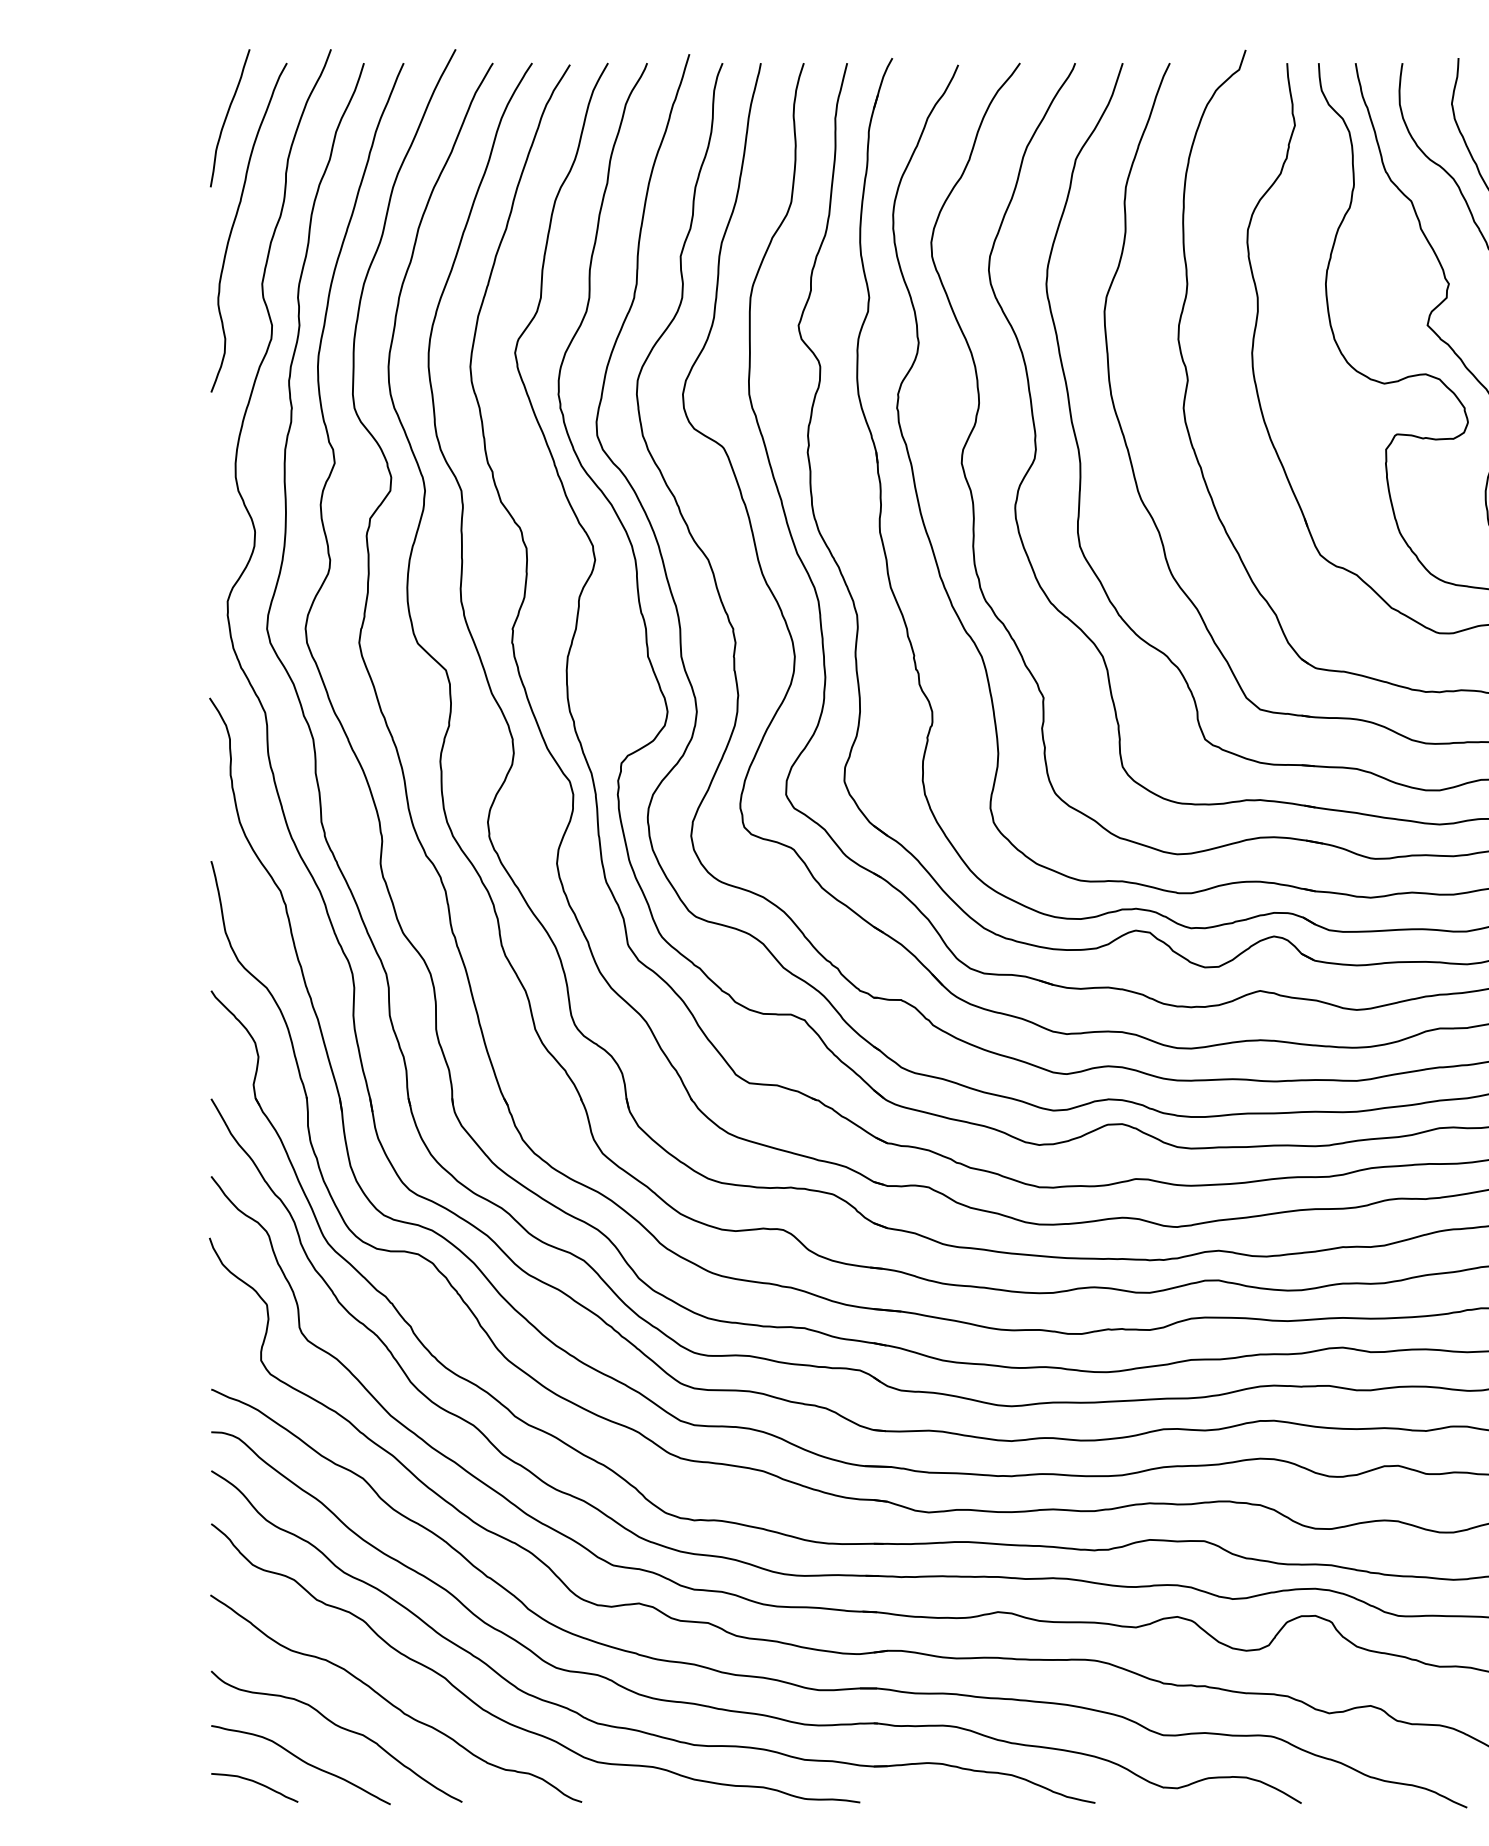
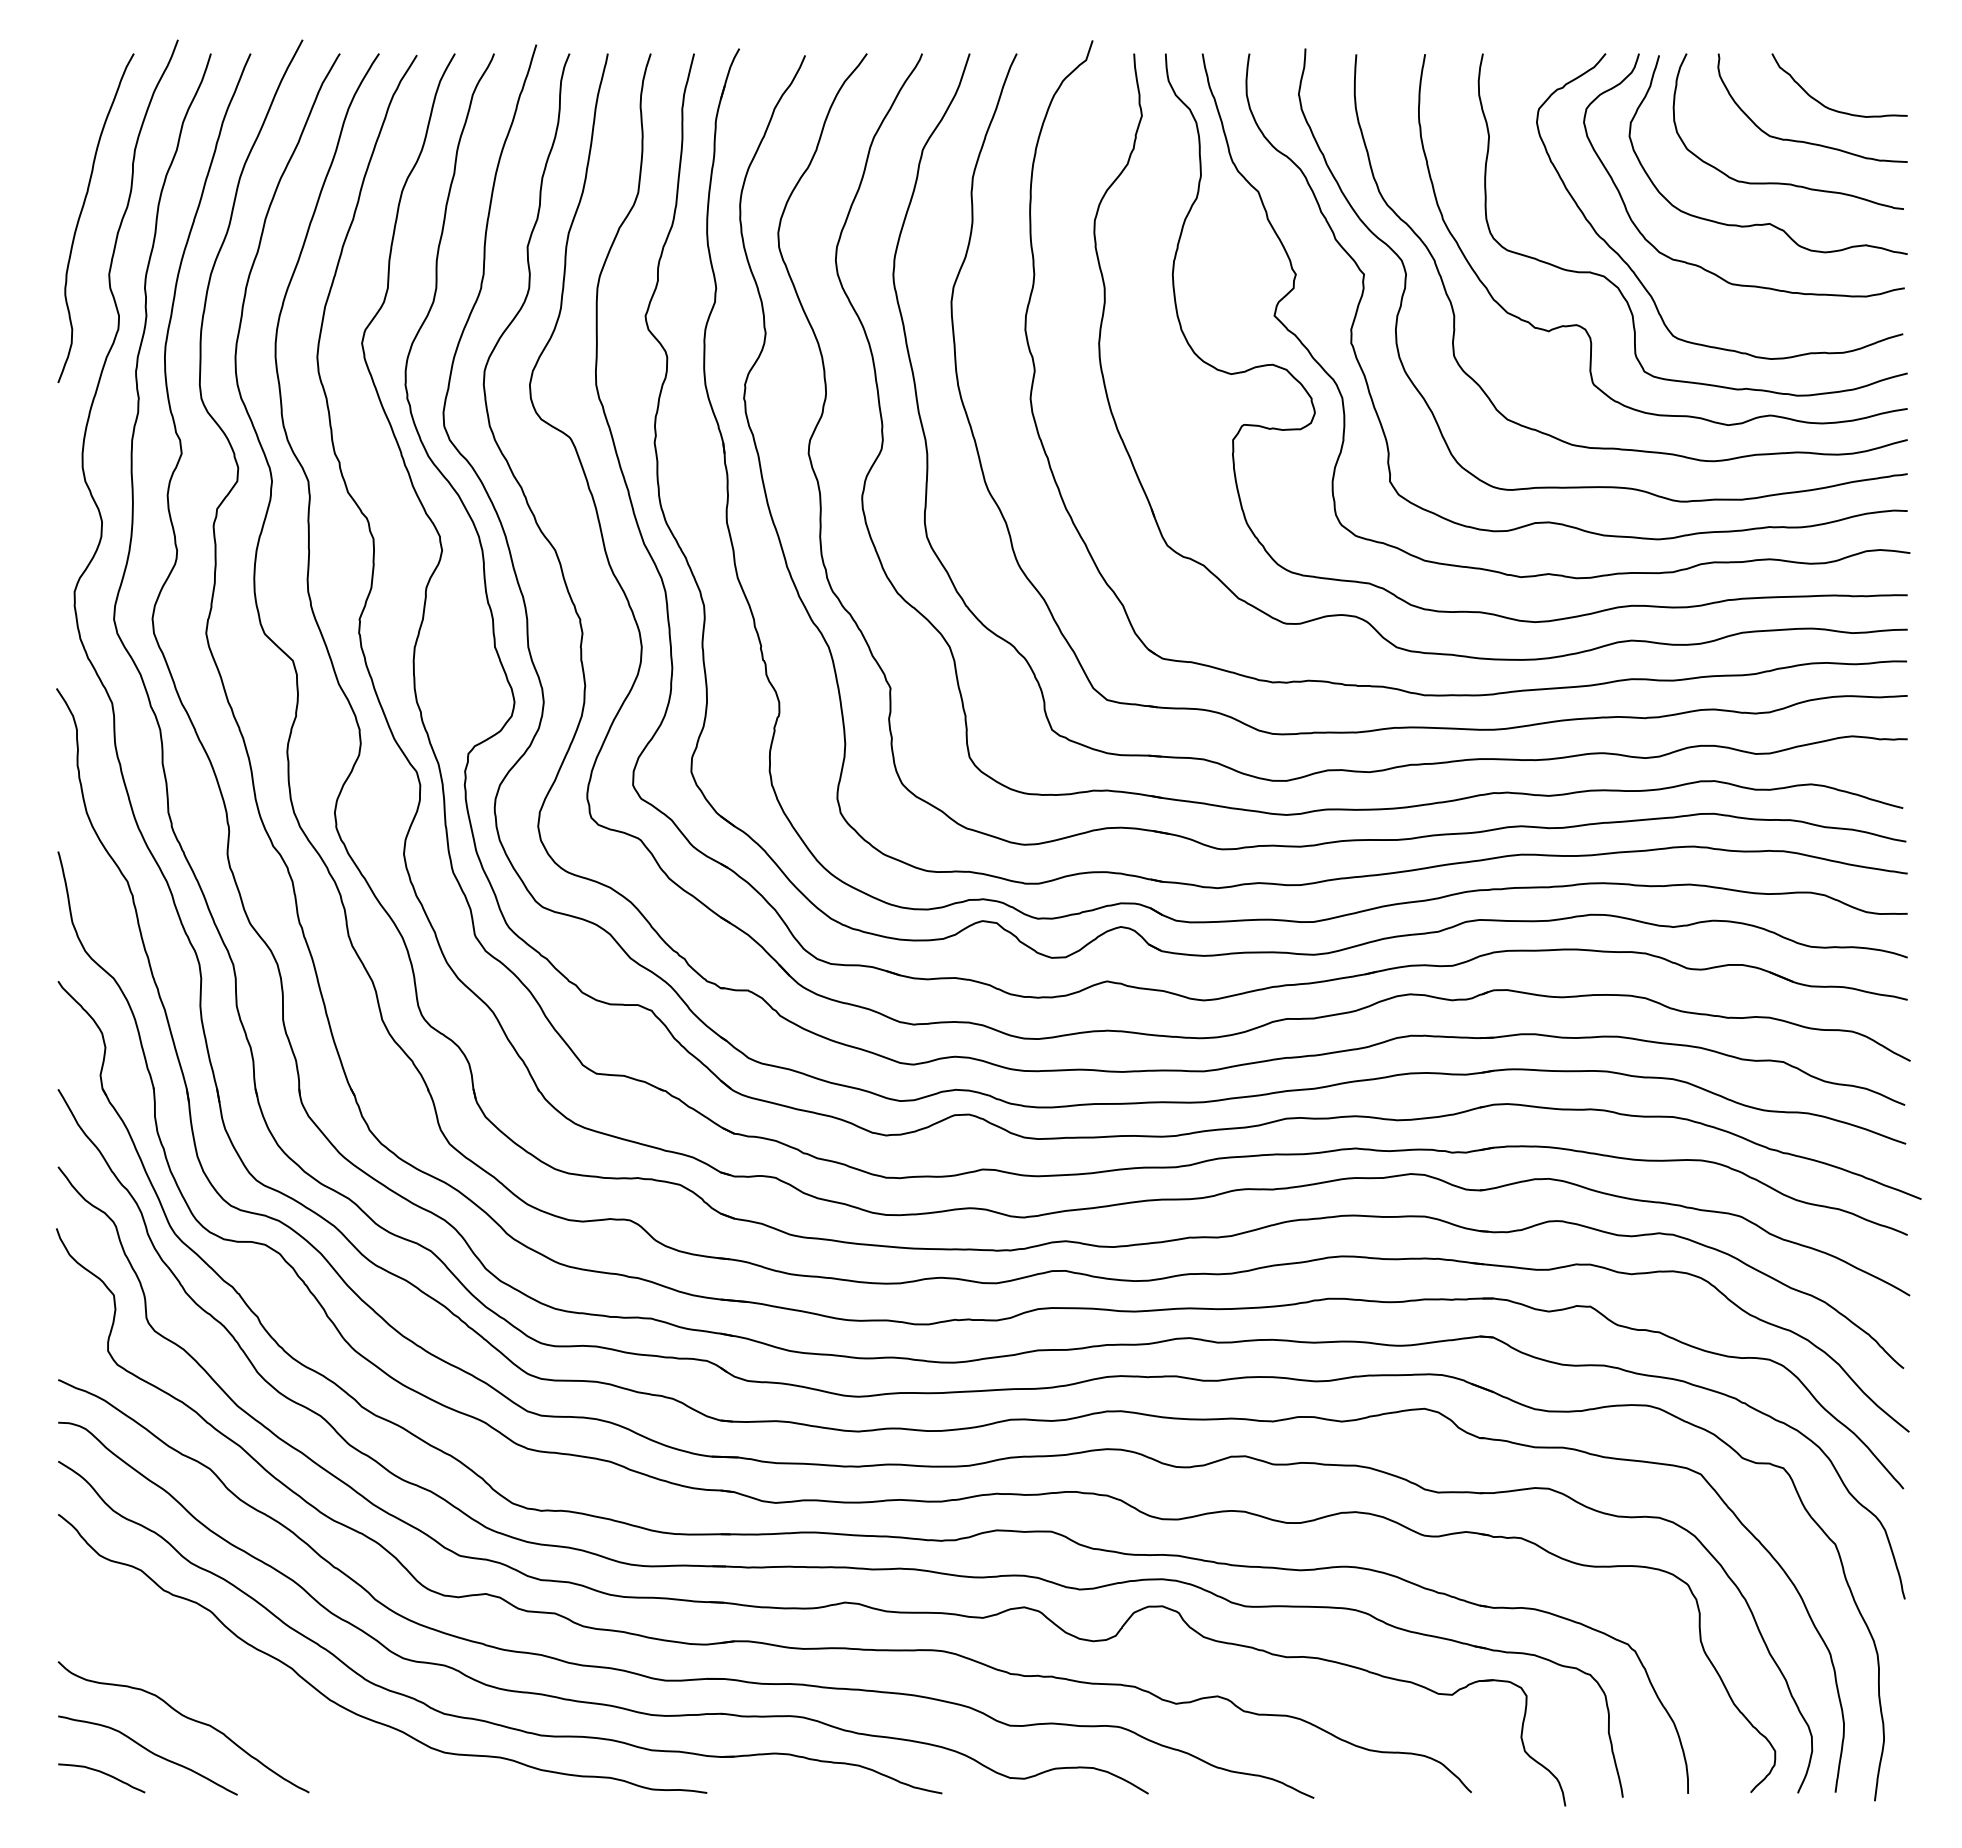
curve: (227, 117) -> (74, 107), removed
curve: (394, 1705) -> (241, 1695), removed

